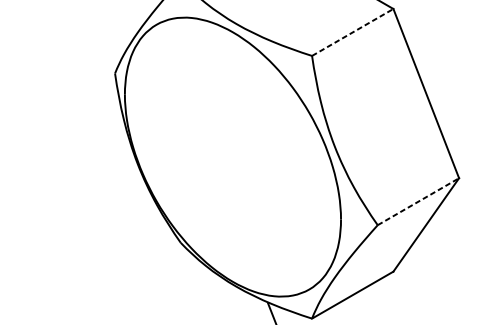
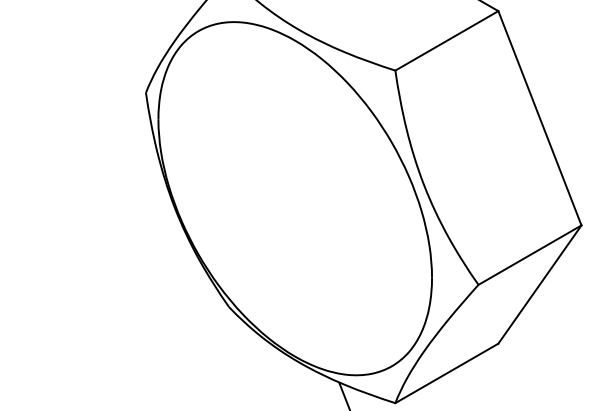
line: (353, 32) -> (447, 40), dashed -> solid
line: (418, 201) -> (530, 254), dashed -> solid

